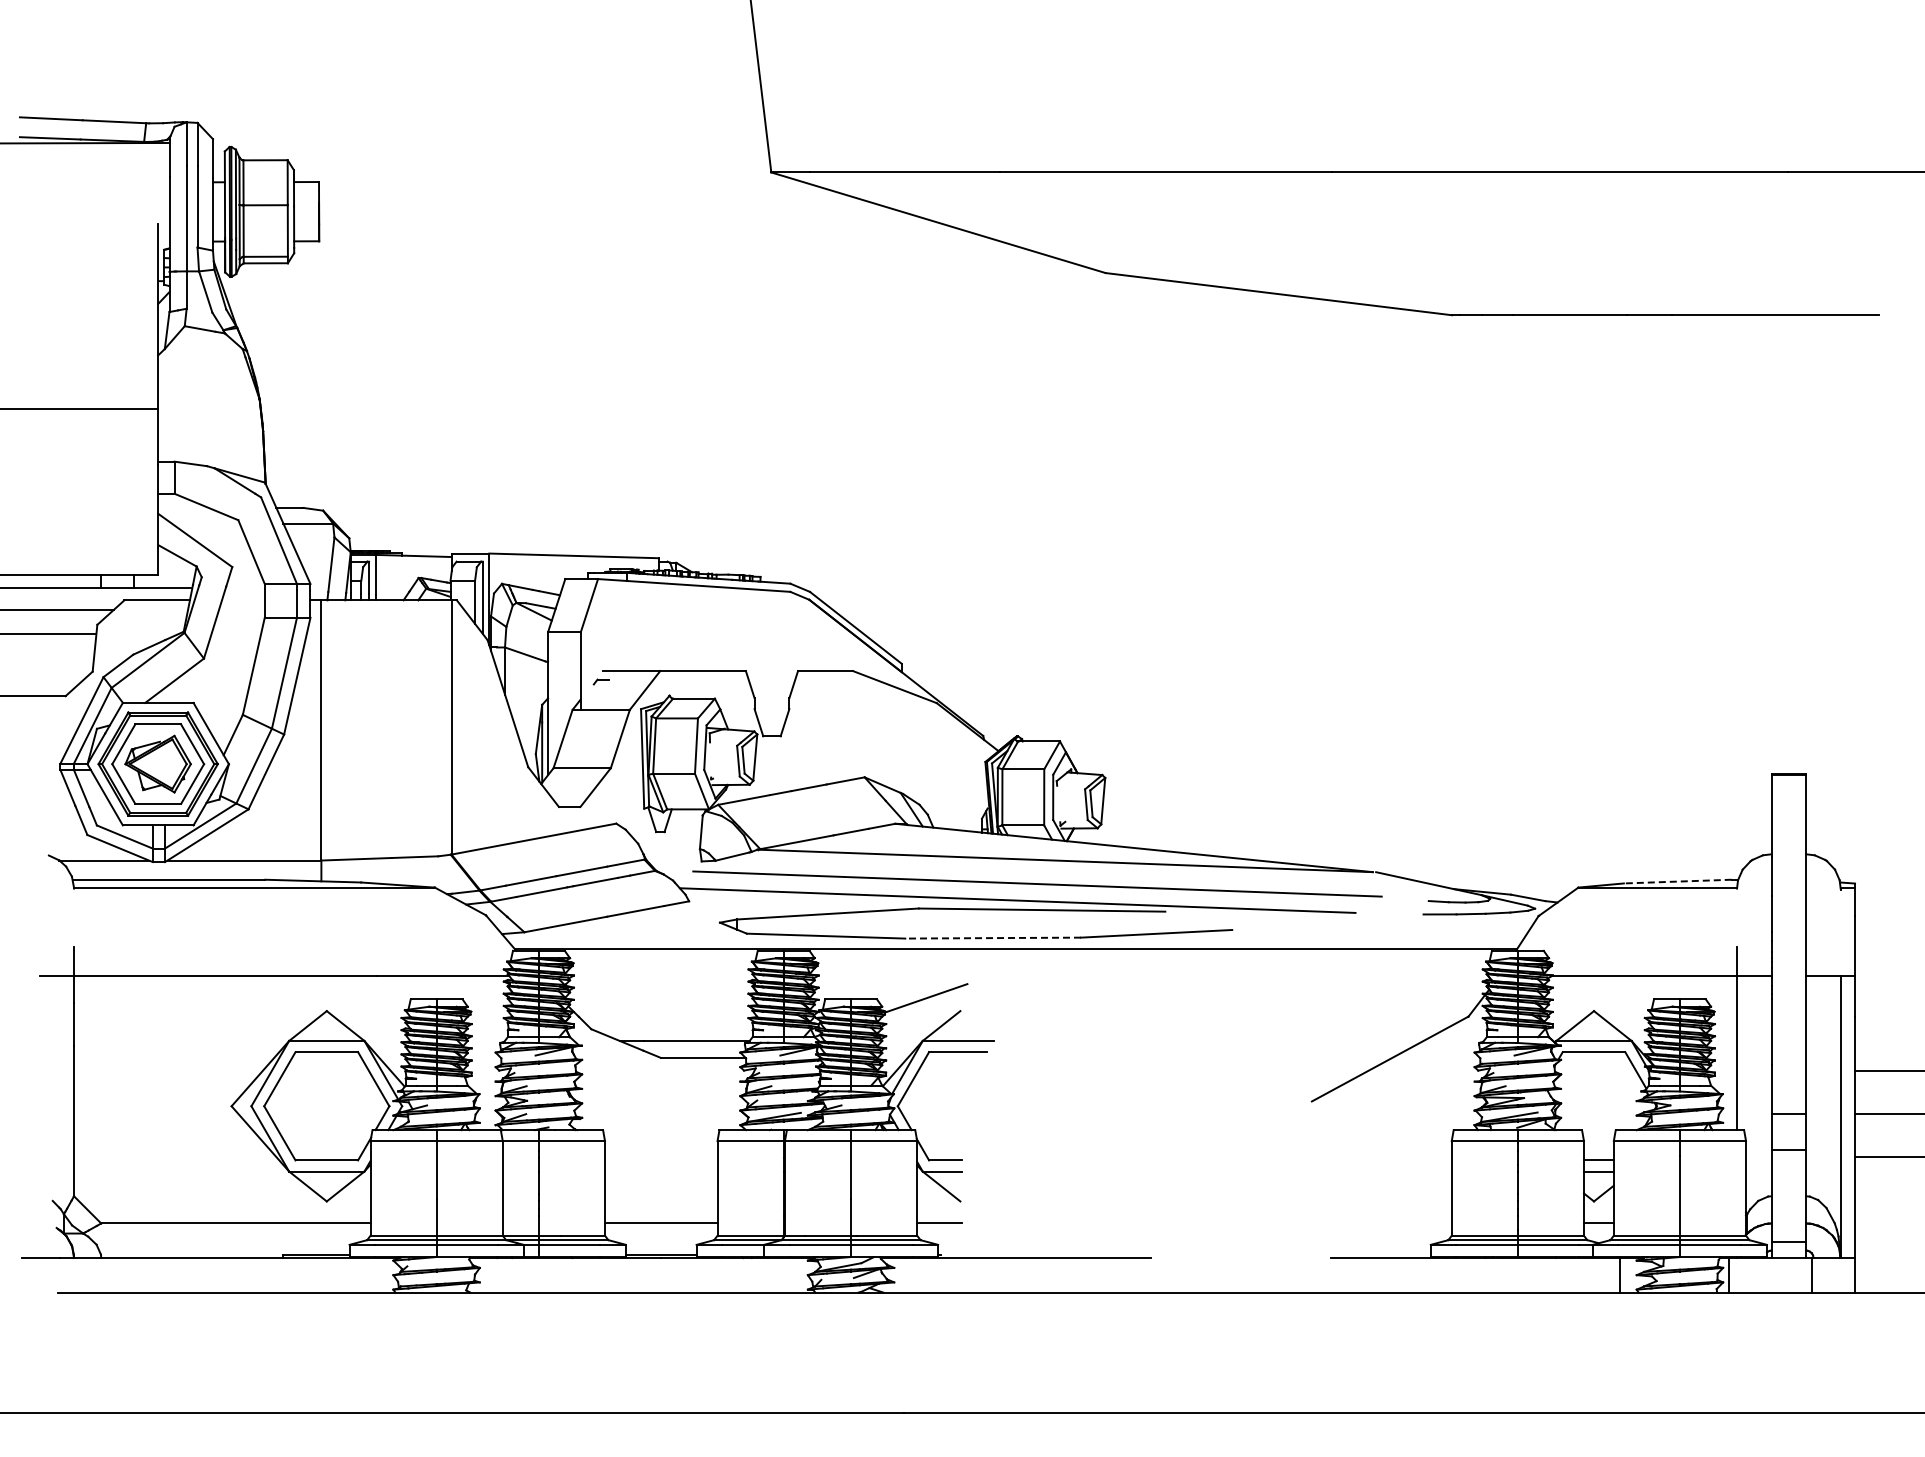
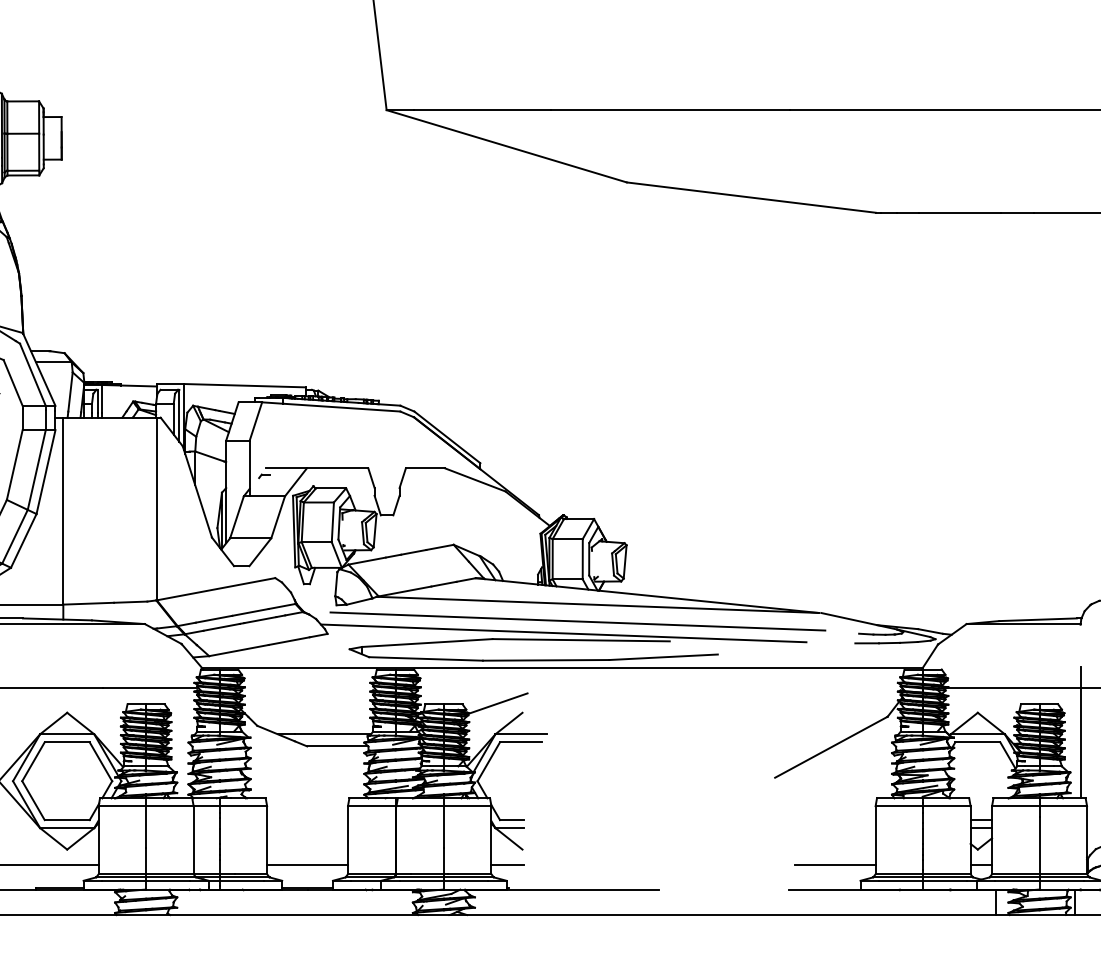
line: (1677, 881) -> (1037, 619), dashed -> solid
line: (993, 938) -> (546, 660), dashed -> solid
line: (1395, 1223) -> (835, 865), added

